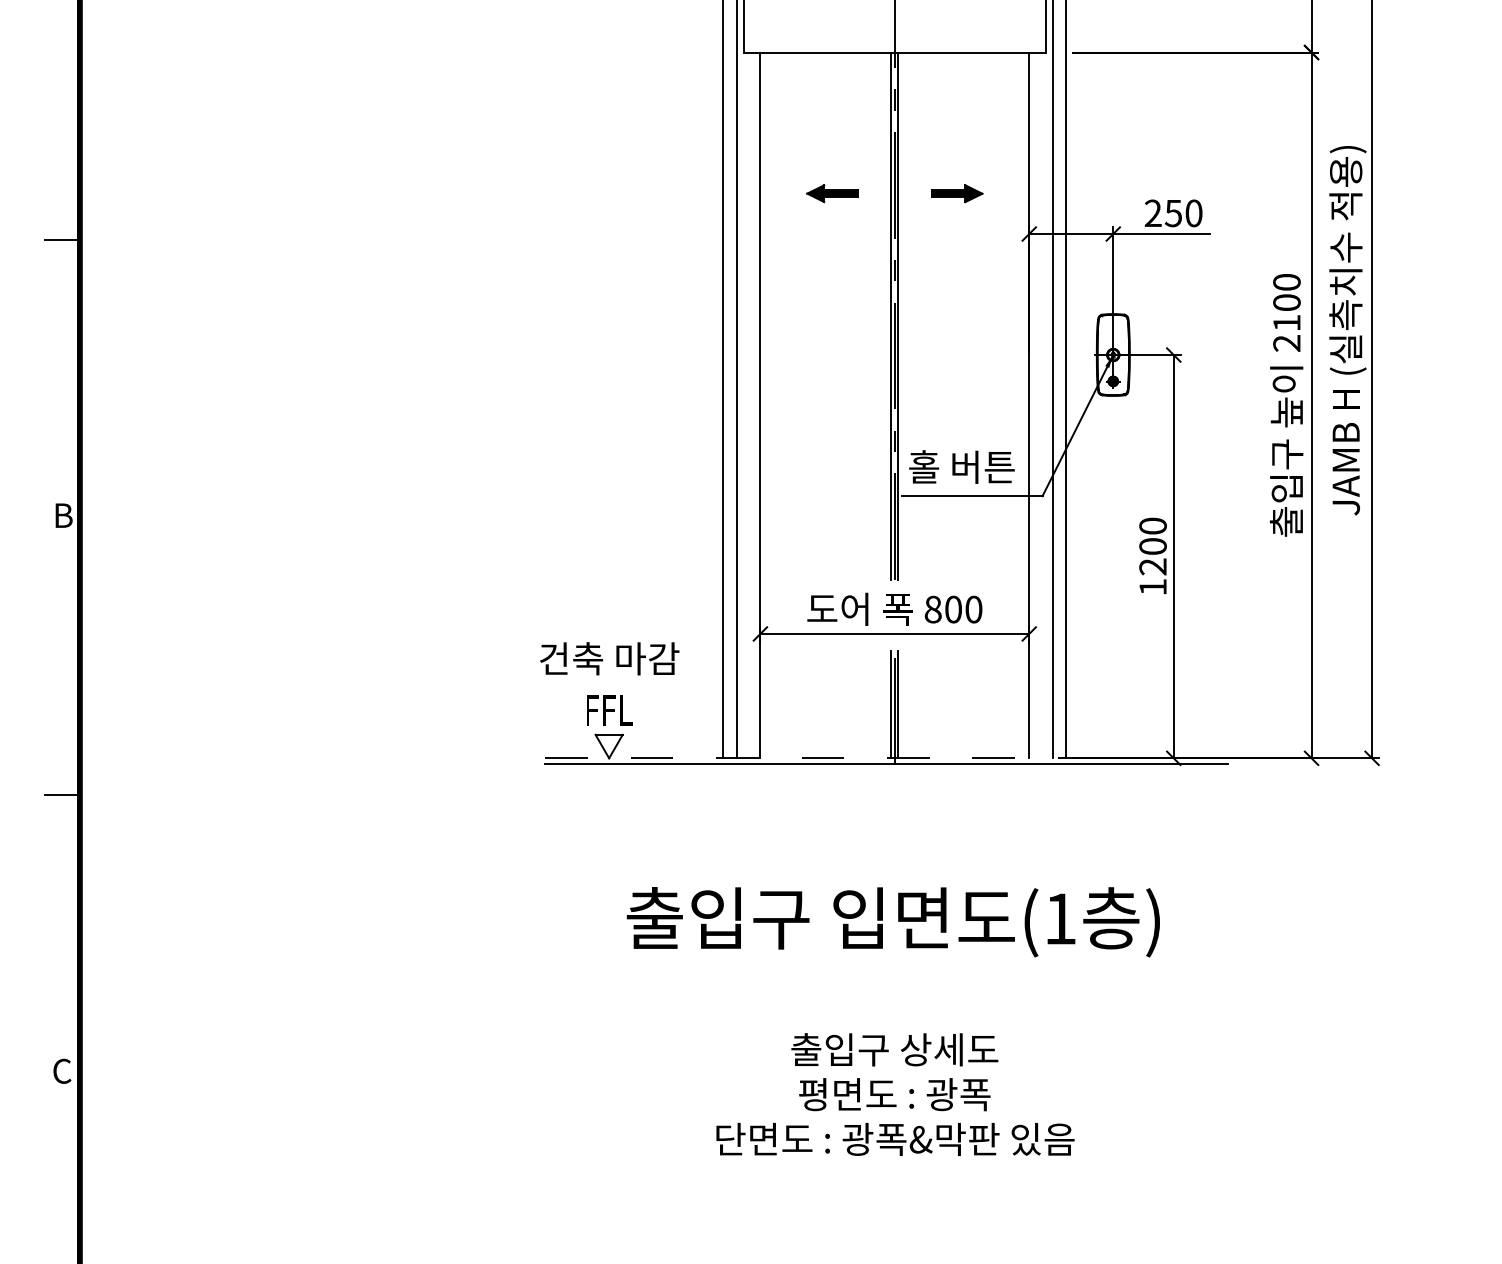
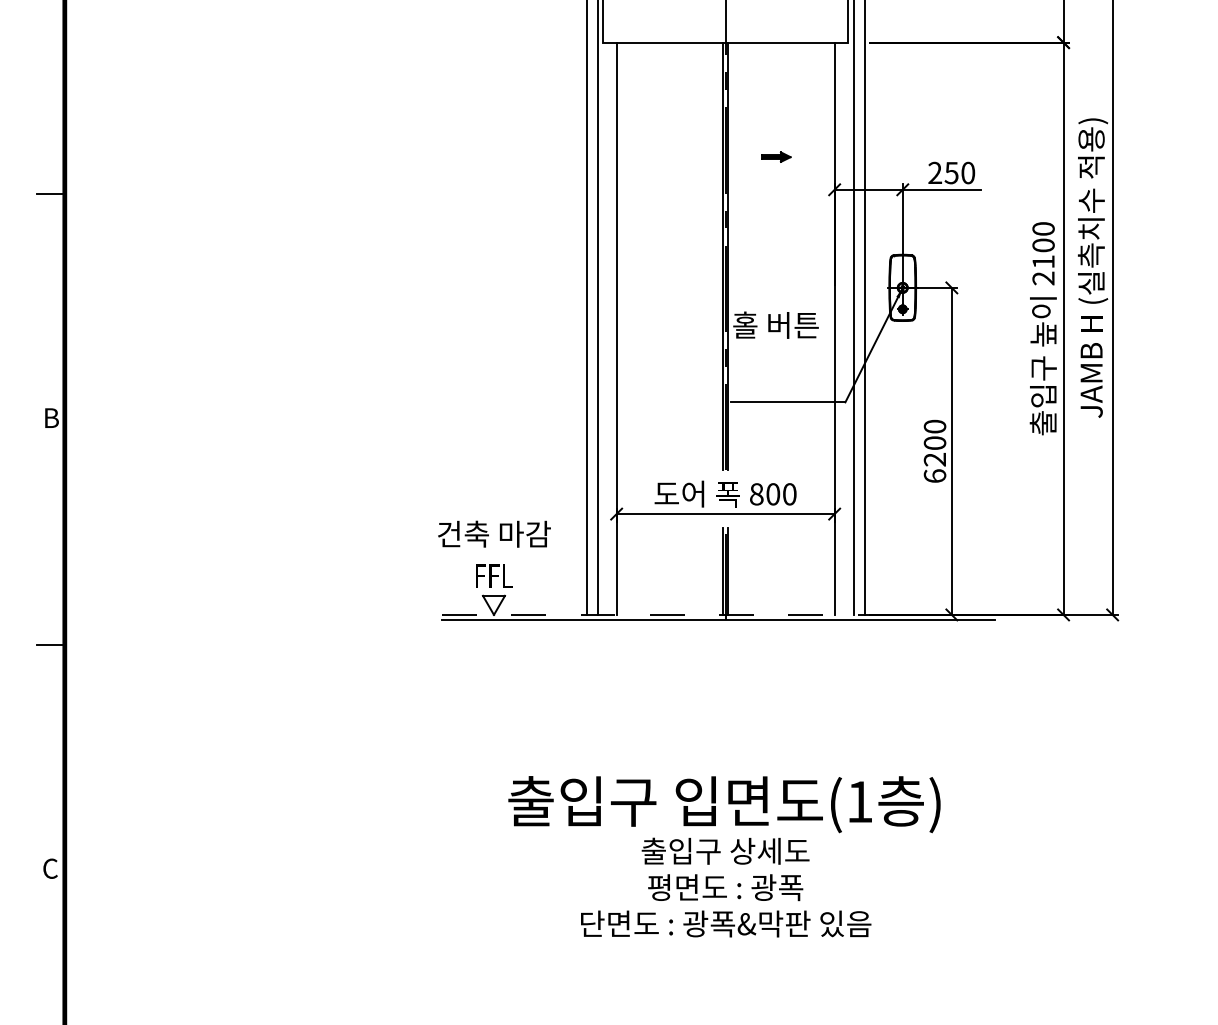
part: (832, 193) -> (675, 156), removed
part: (957, 193) -> (776, 156), size x0.7
text: (961, 466) -> (775, 324), moved
text: (1152, 586) -> (934, 475), 1200 -> 6200
text: (892, 922) -> (723, 804), moved

